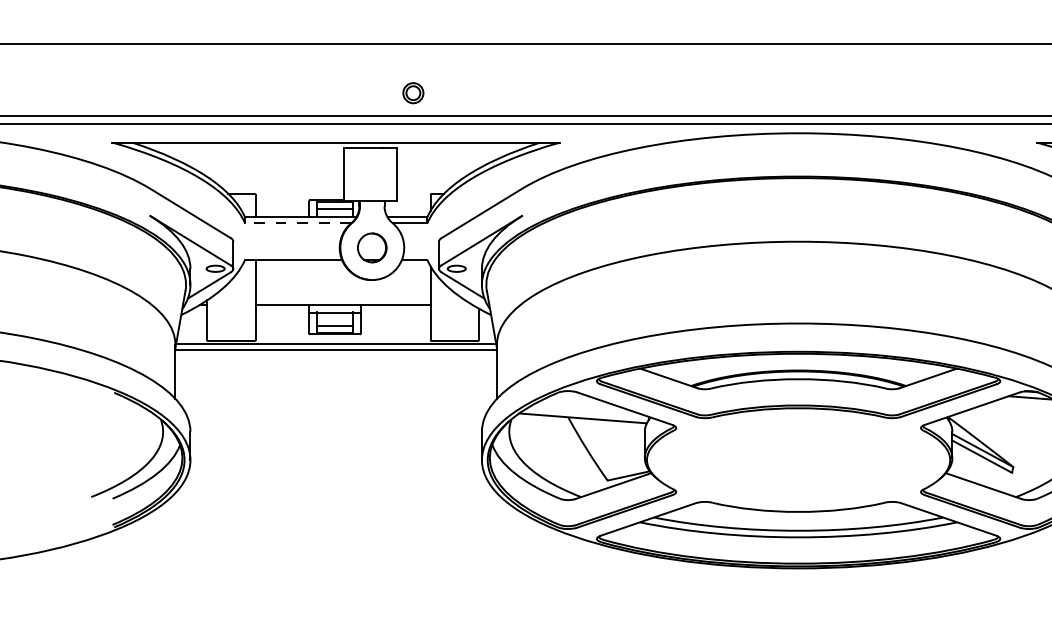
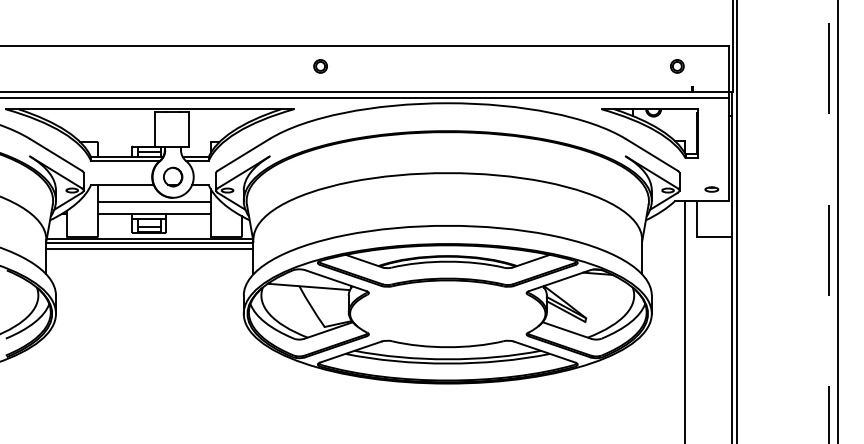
part: (413, 93) -> (320, 66), moved
line: (296, 223) -> (124, 161), dashed -> solid
line: (341, 285) -> (153, 201), added
line: (335, 358) -> (149, 248), added

